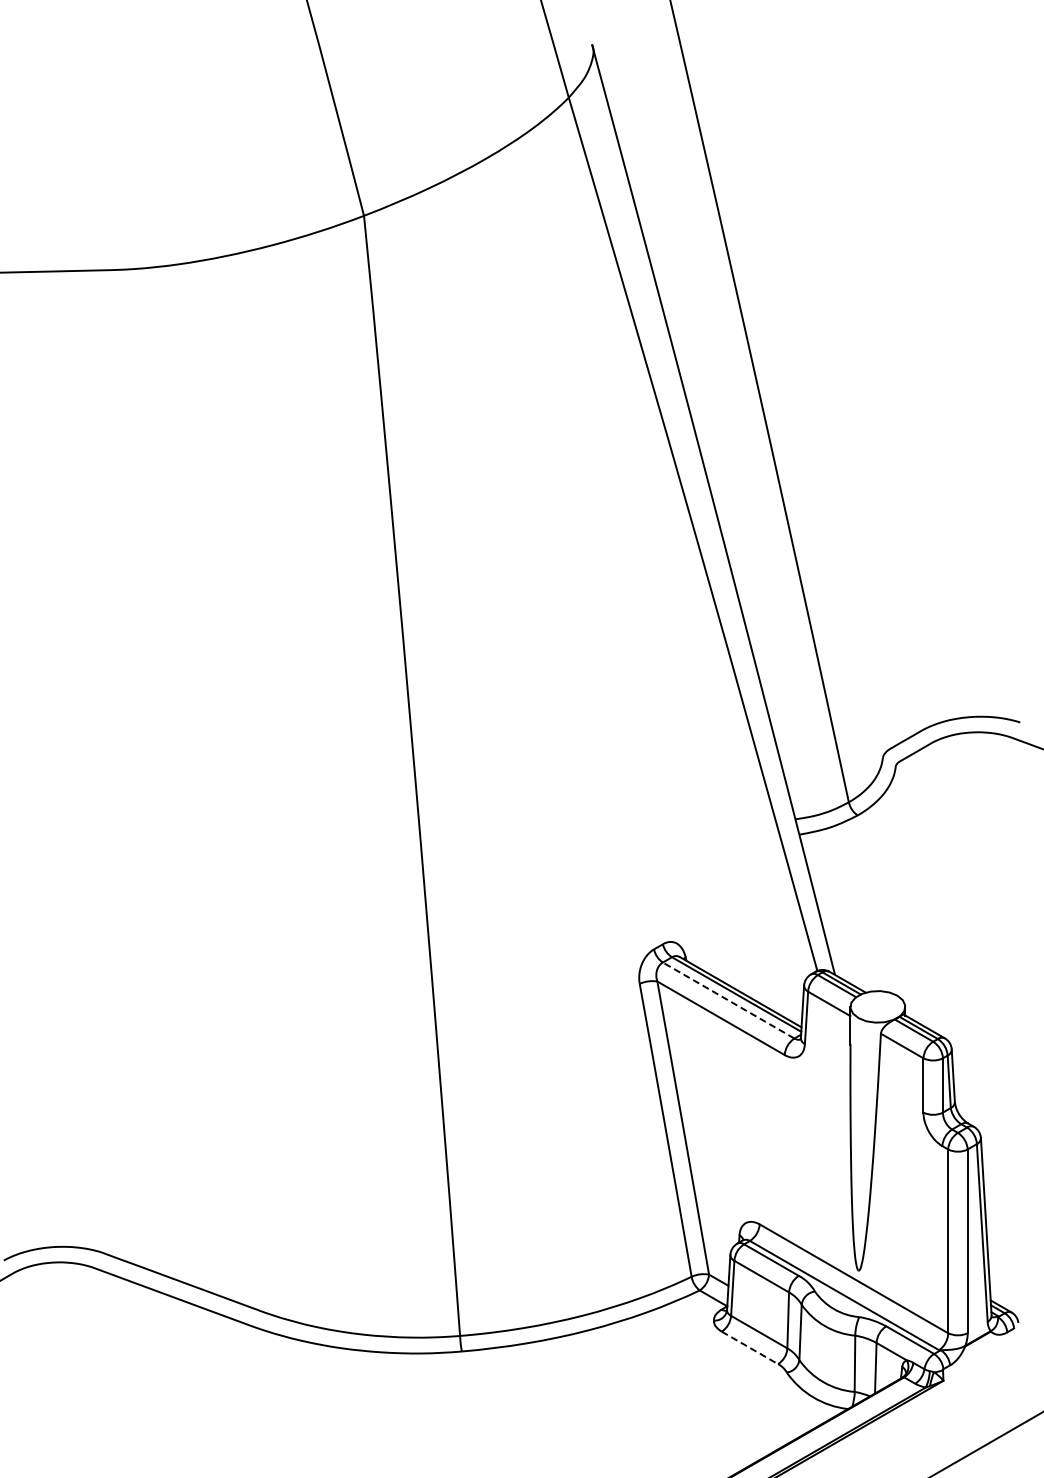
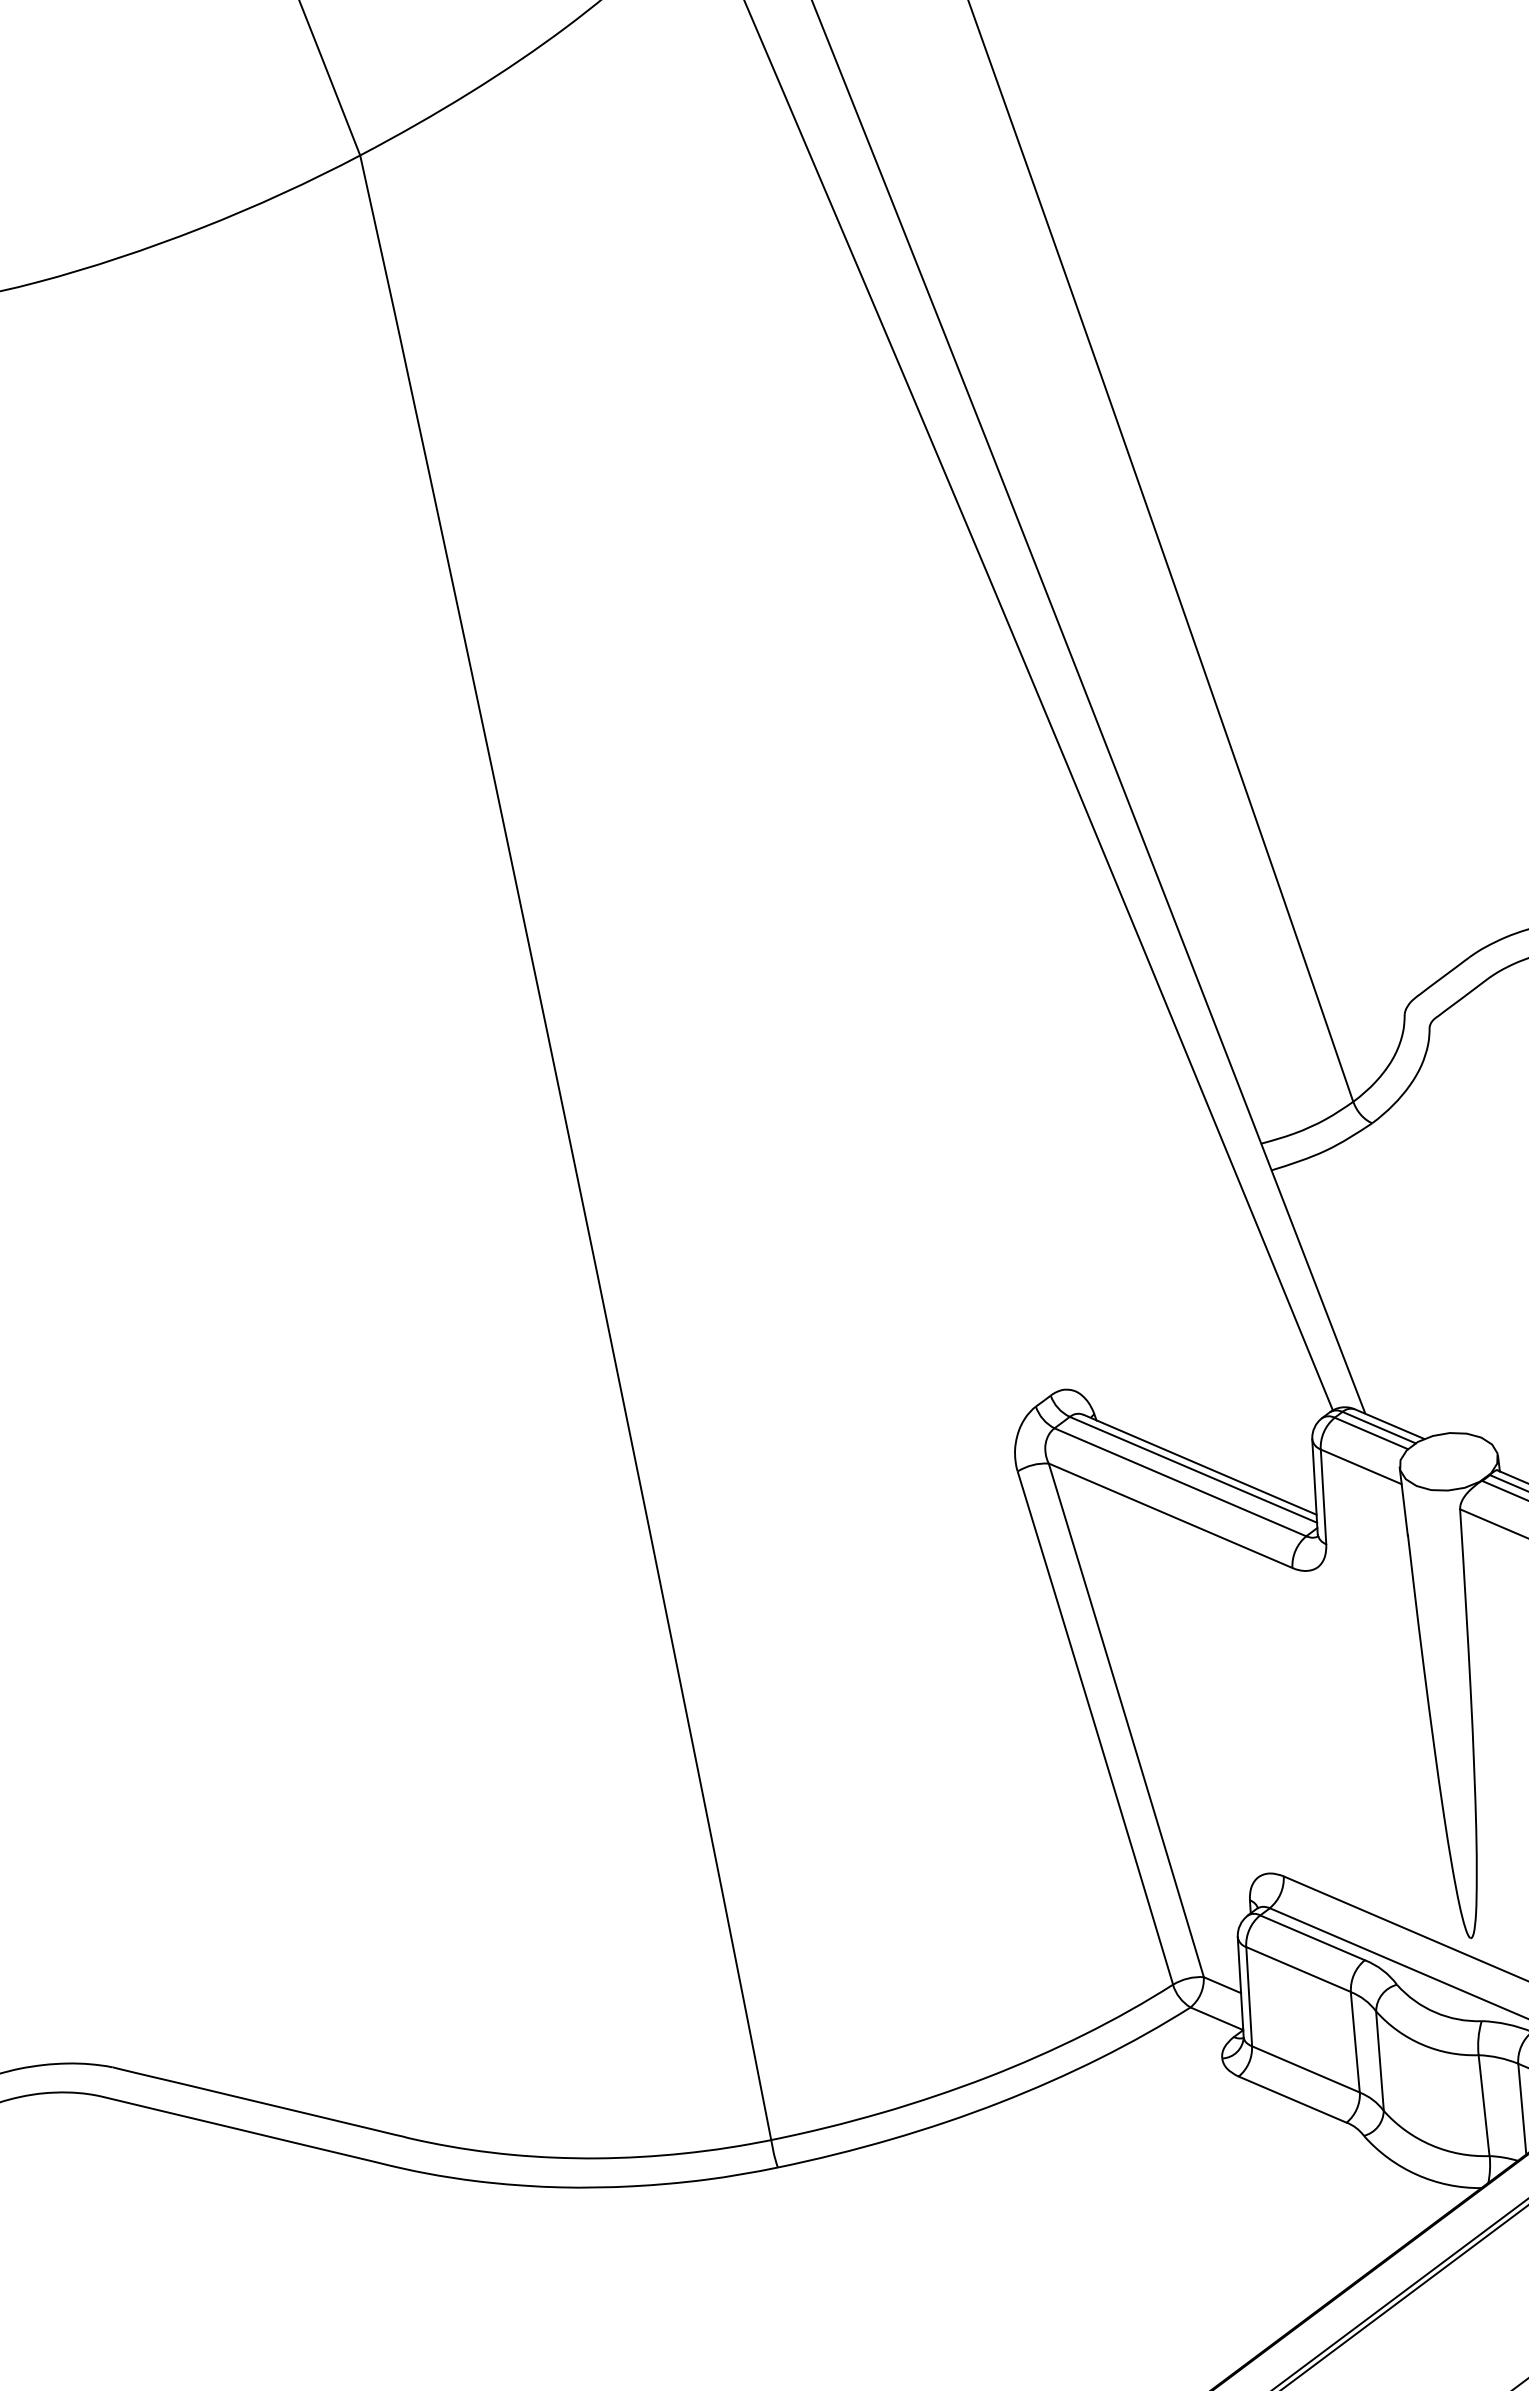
line: (728, 1000) -> (1180, 1482), dashed -> solid
line: (749, 1347) -> (1291, 2098), dashed -> solid

